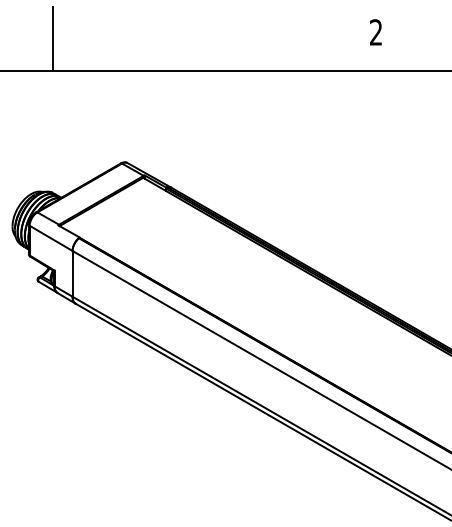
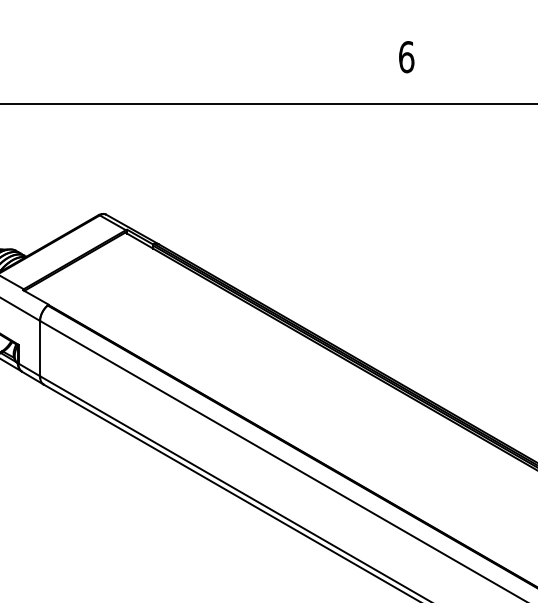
text: (375, 32) -> (405, 57), 2 -> 6
line: (52, 38) -> (15, 64), removed

